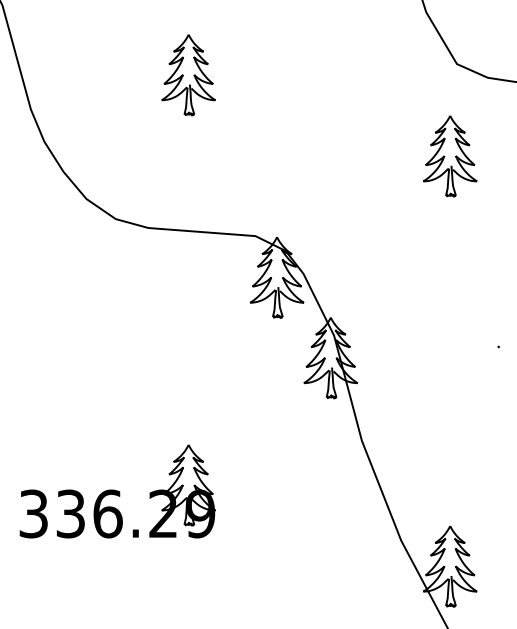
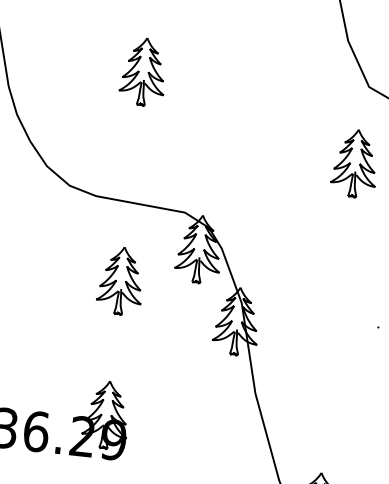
part: (188, 325) -> (120, 281), added

